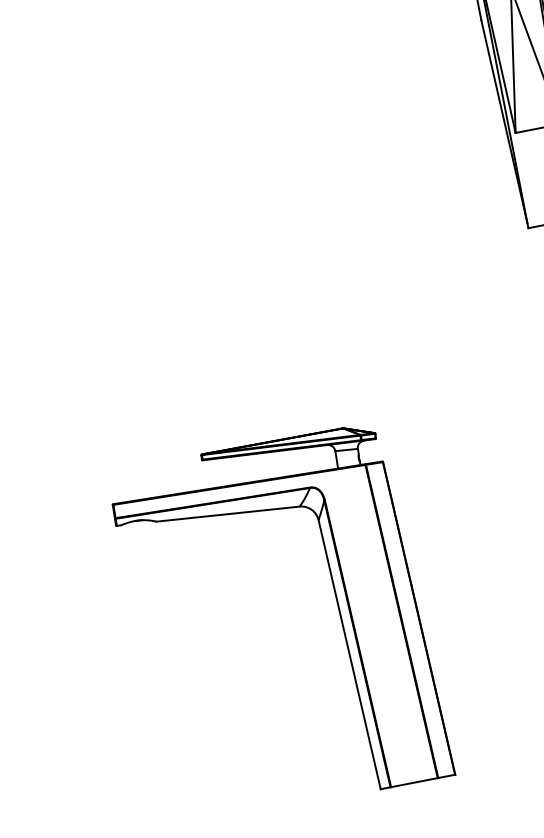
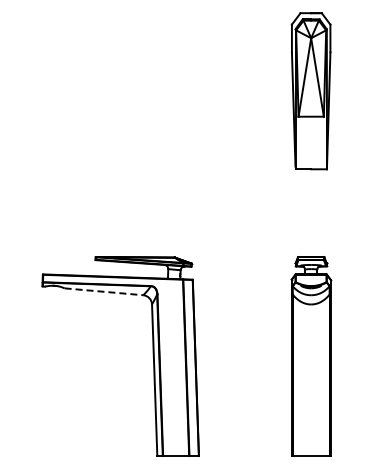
line: (228, 513) -> (104, 291), solid -> dashed

